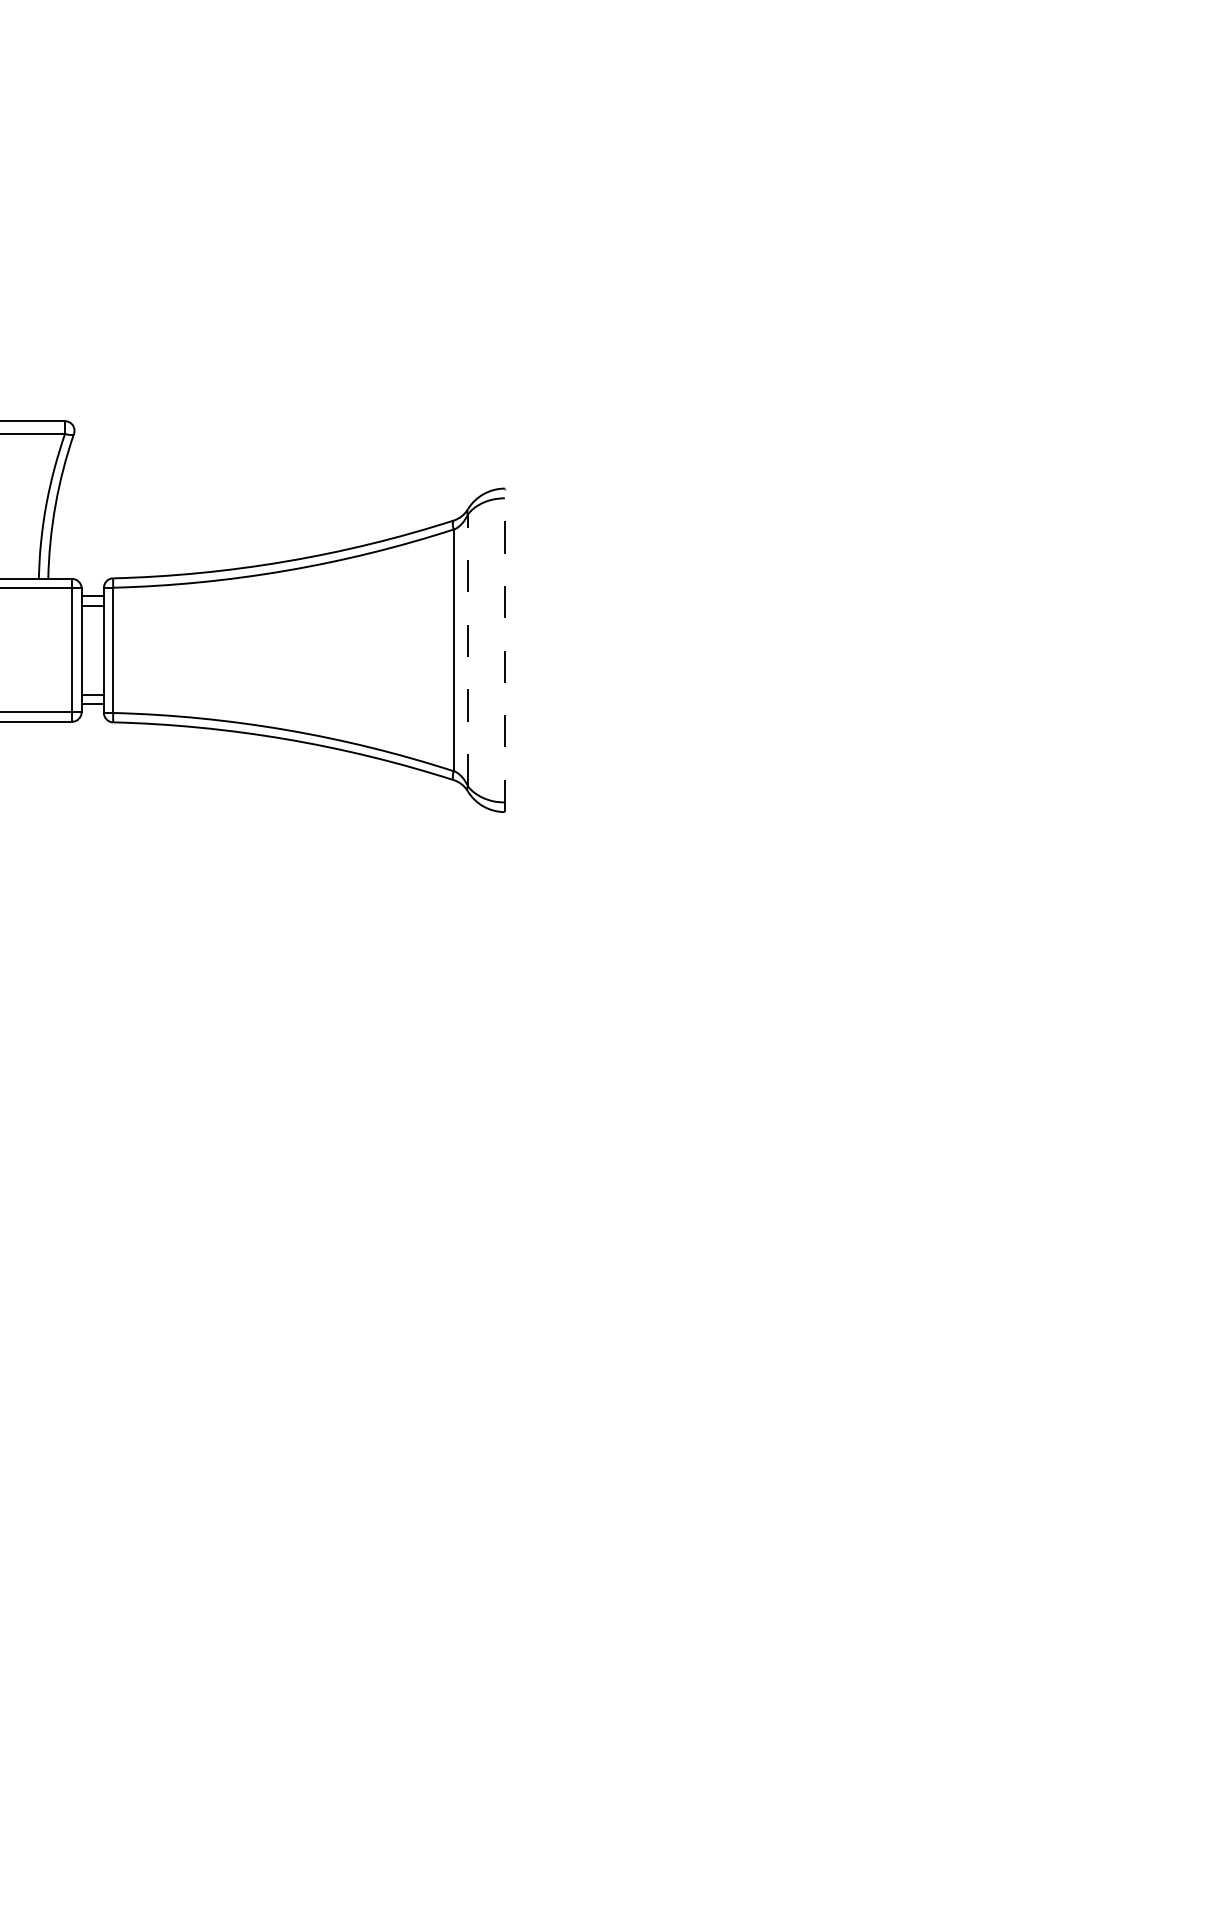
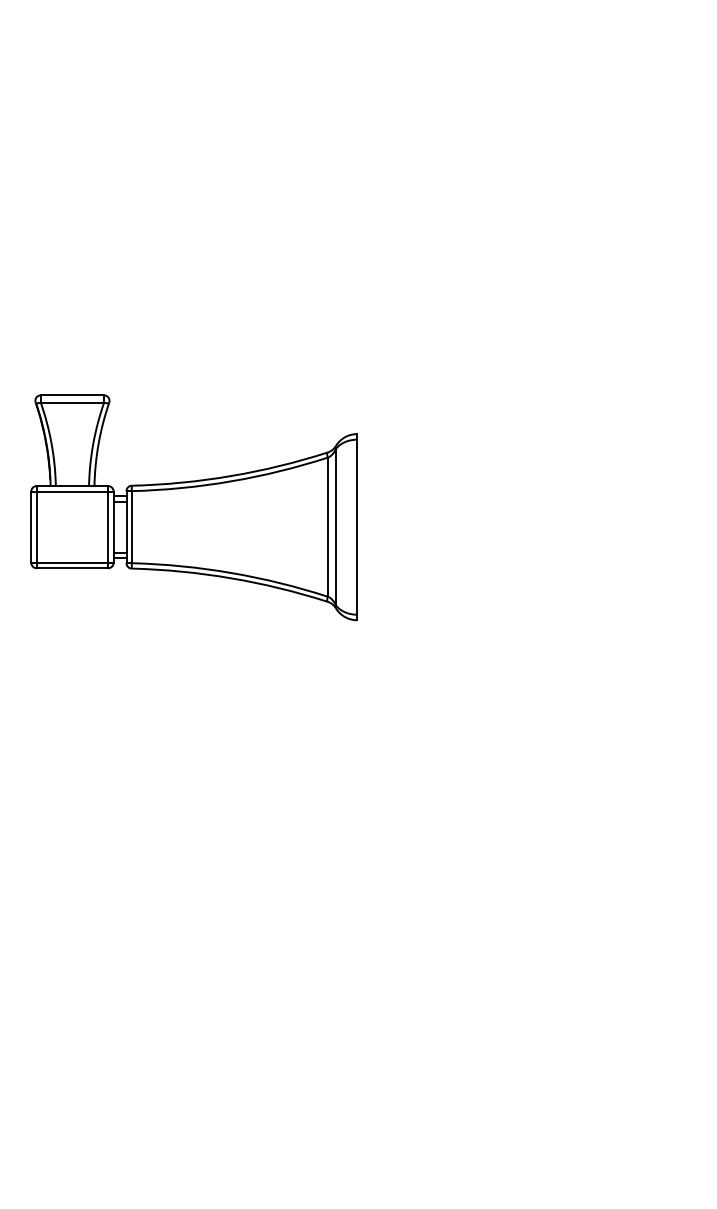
line: (467, 649) -> (335, 526), dashed -> solid
line: (505, 650) -> (357, 527), dashed -> solid

